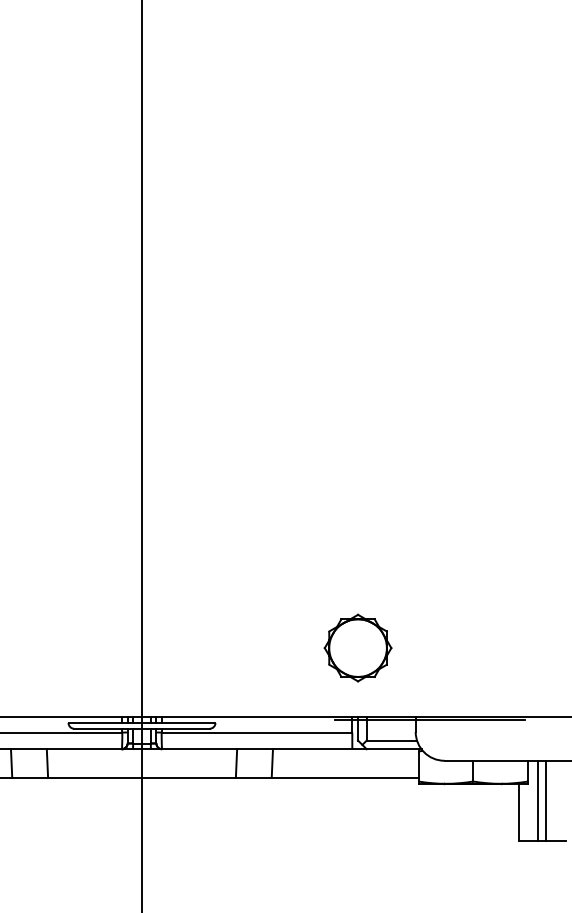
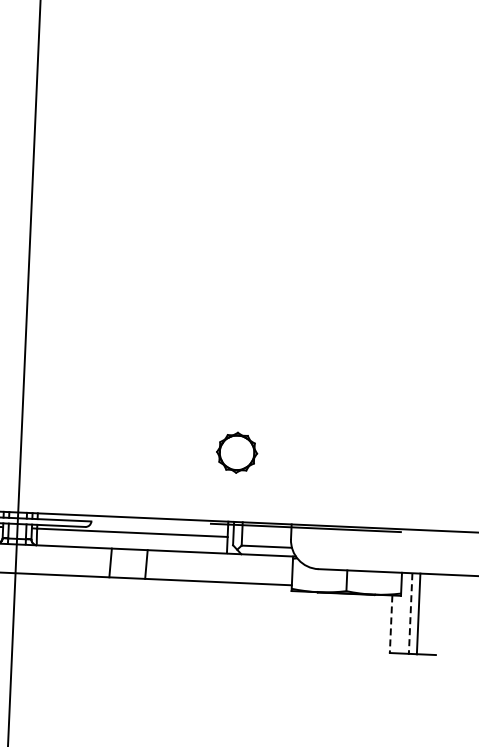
part: (357, 647) -> (236, 452), size x0.6
line: (538, 801) -> (410, 613), solid -> dashed
line: (519, 812) -> (391, 624), solid -> dashed

